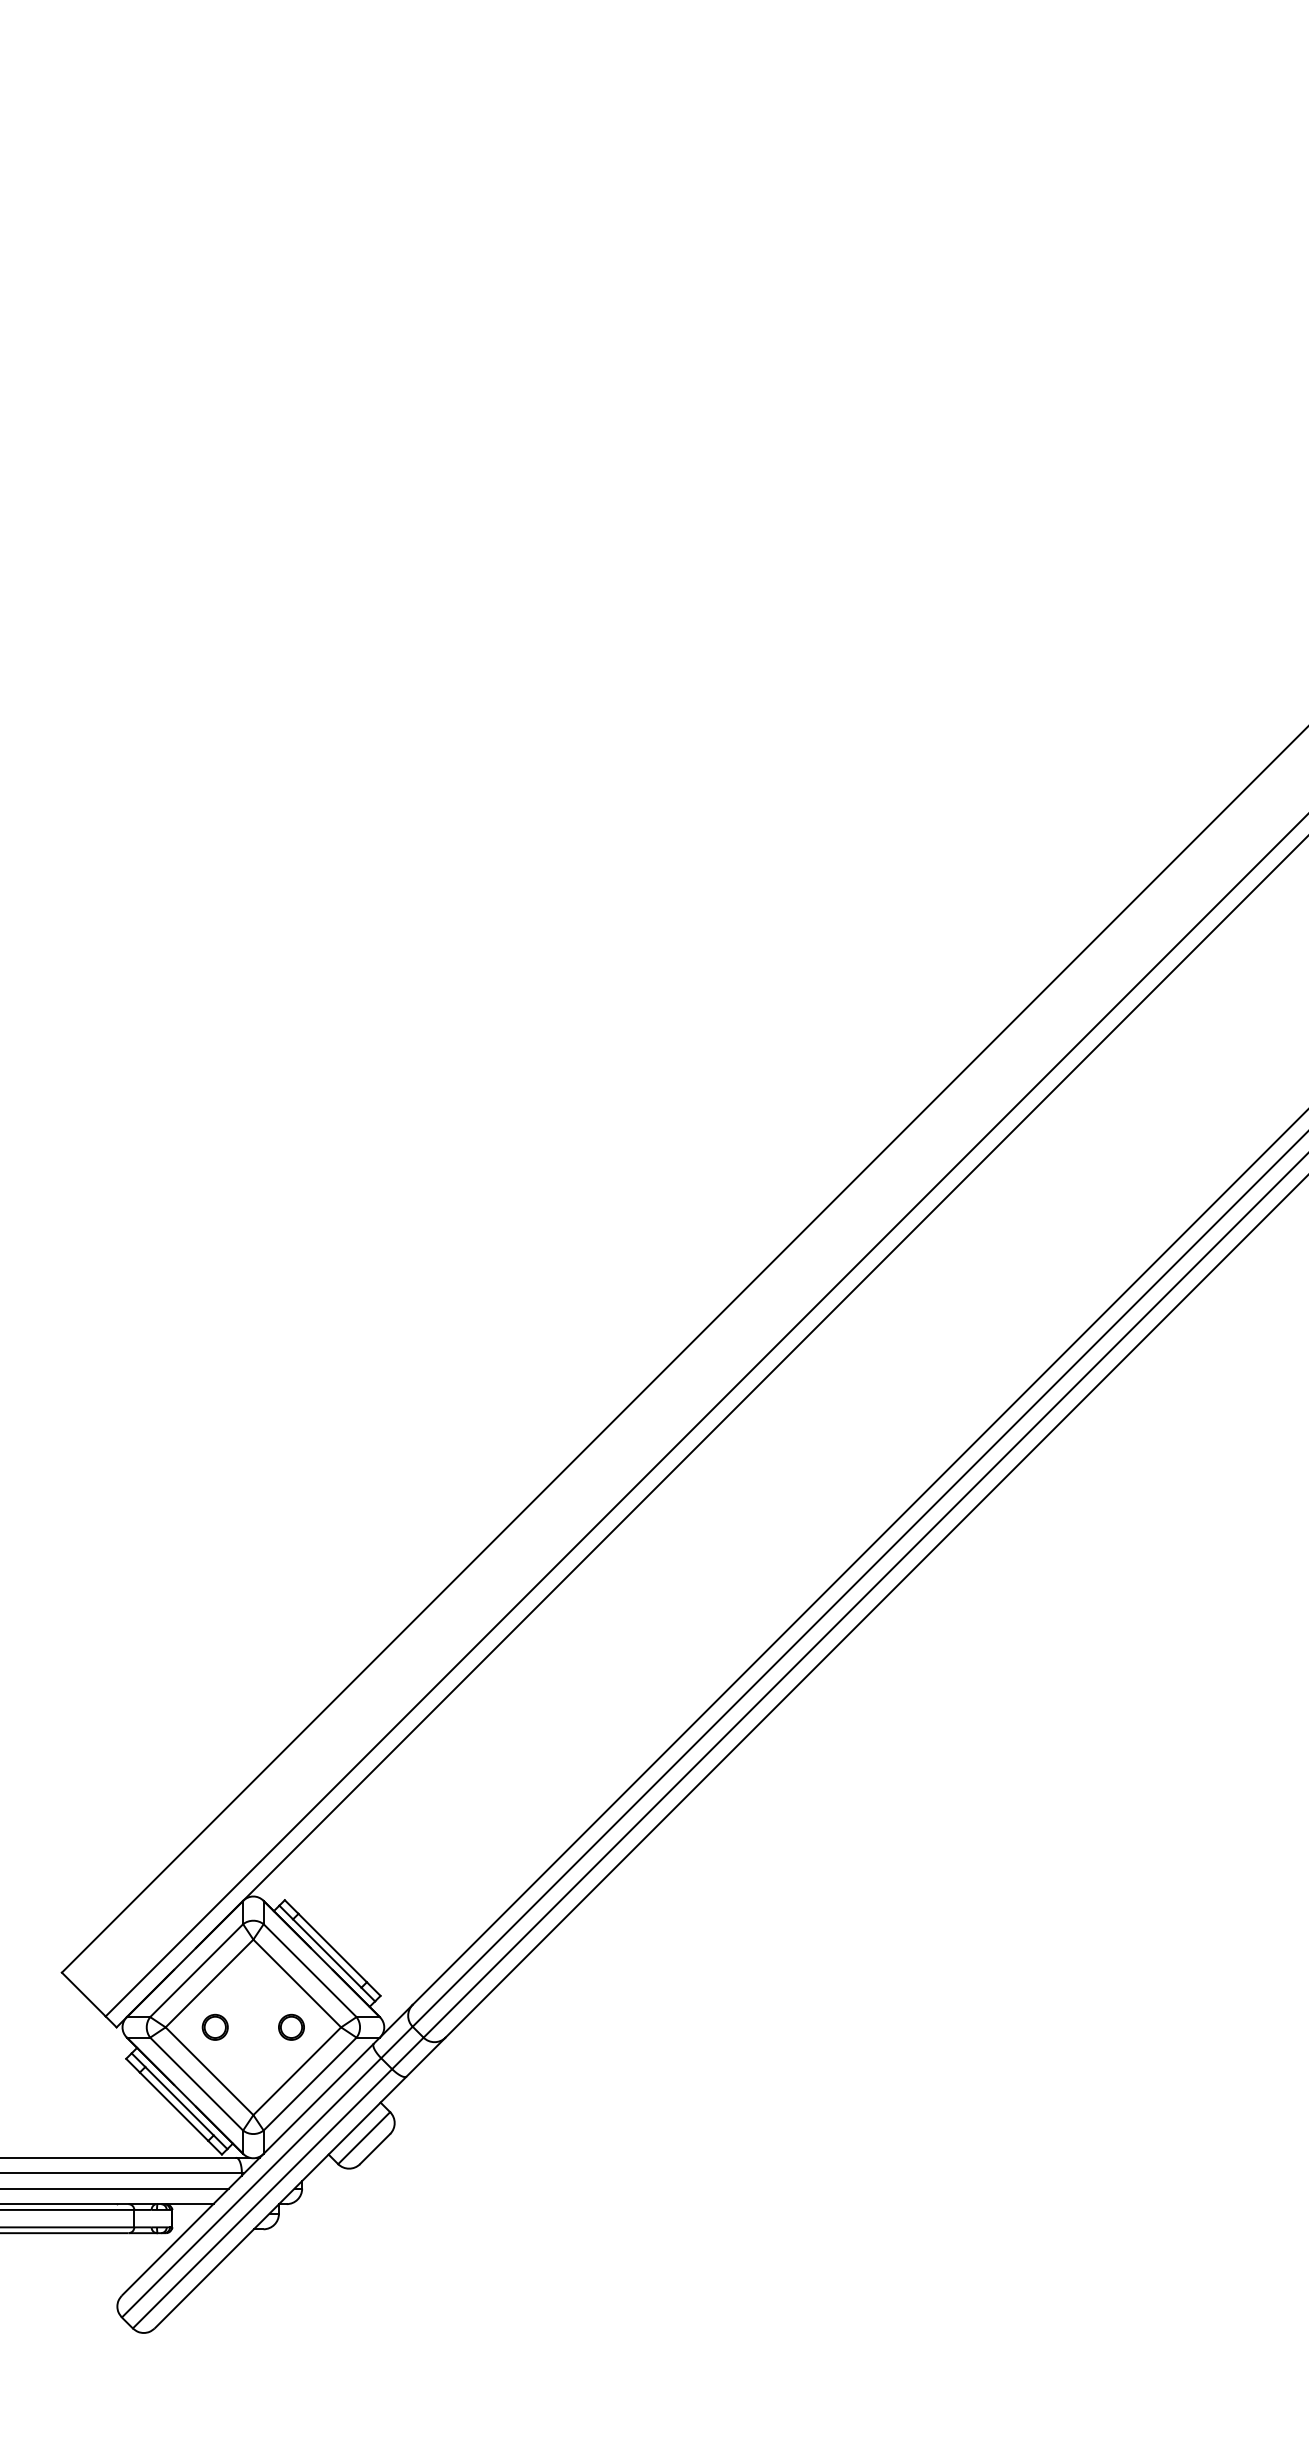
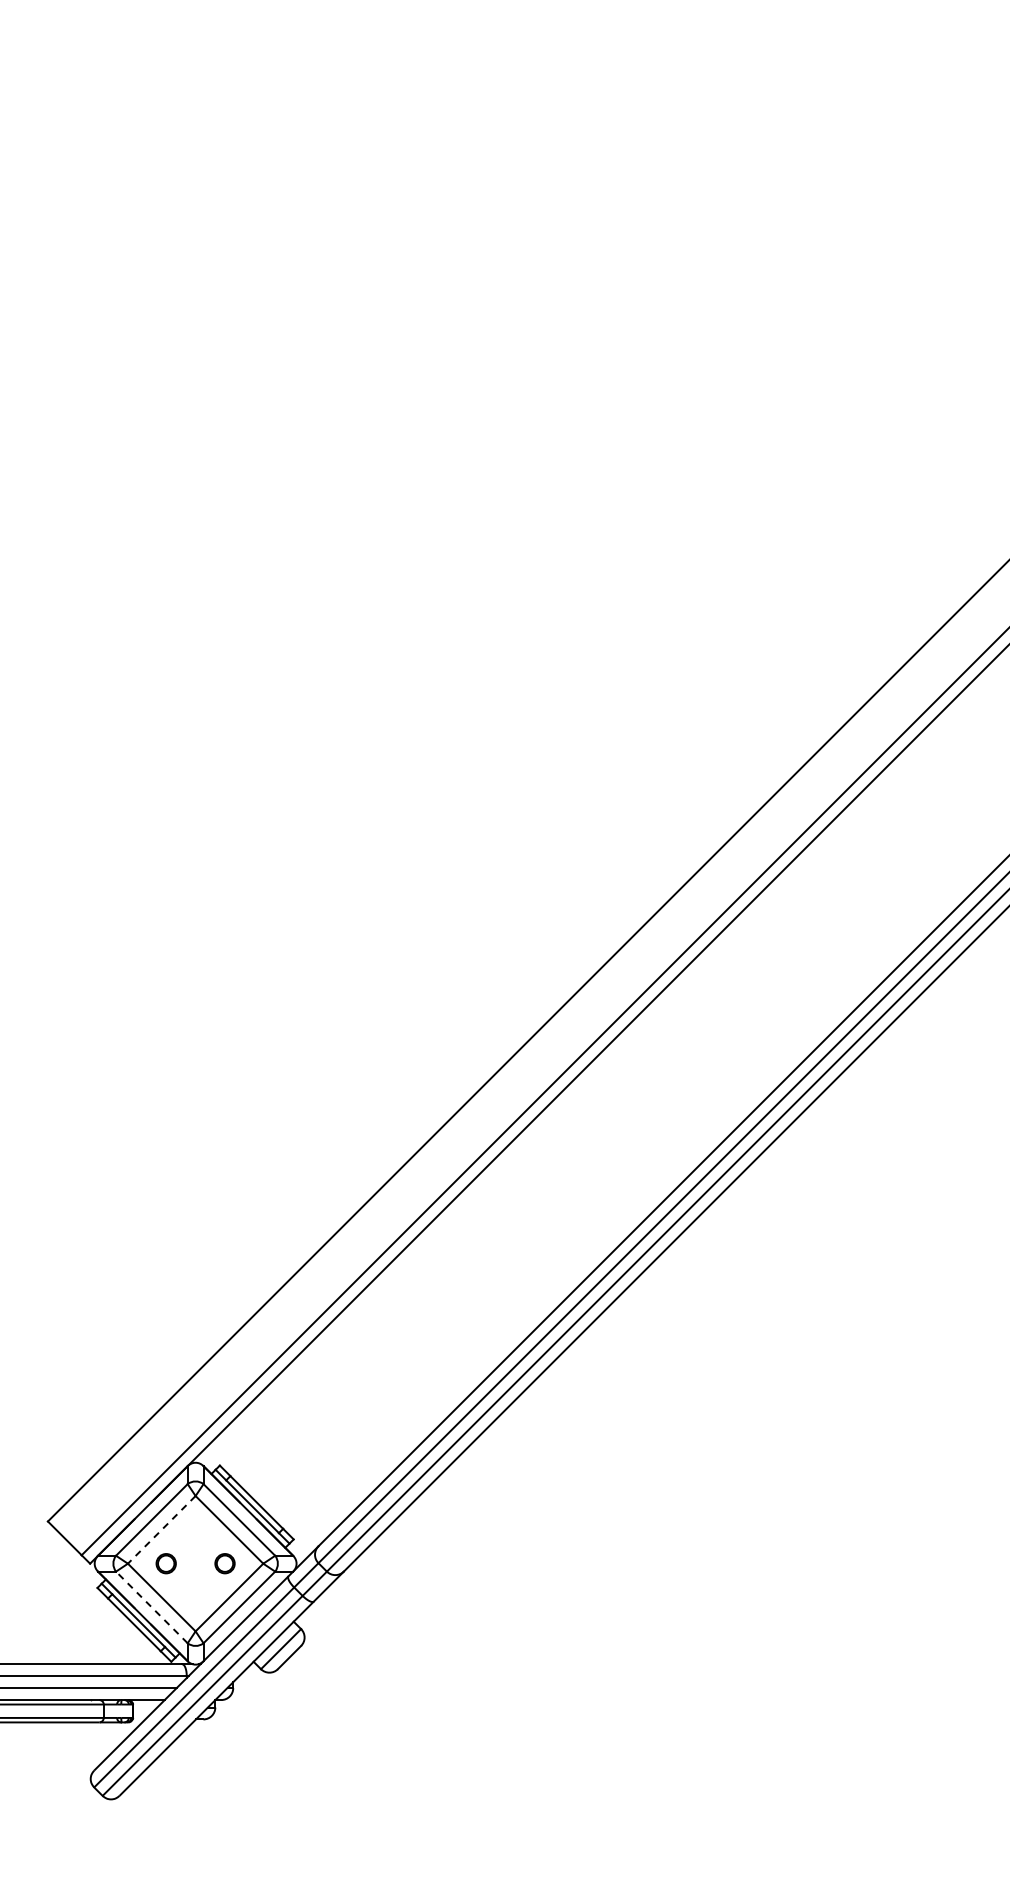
line: (209, 1983) -> (161, 1529), solid -> dashed
line: (196, 2084) -> (151, 1607), solid -> dashed

